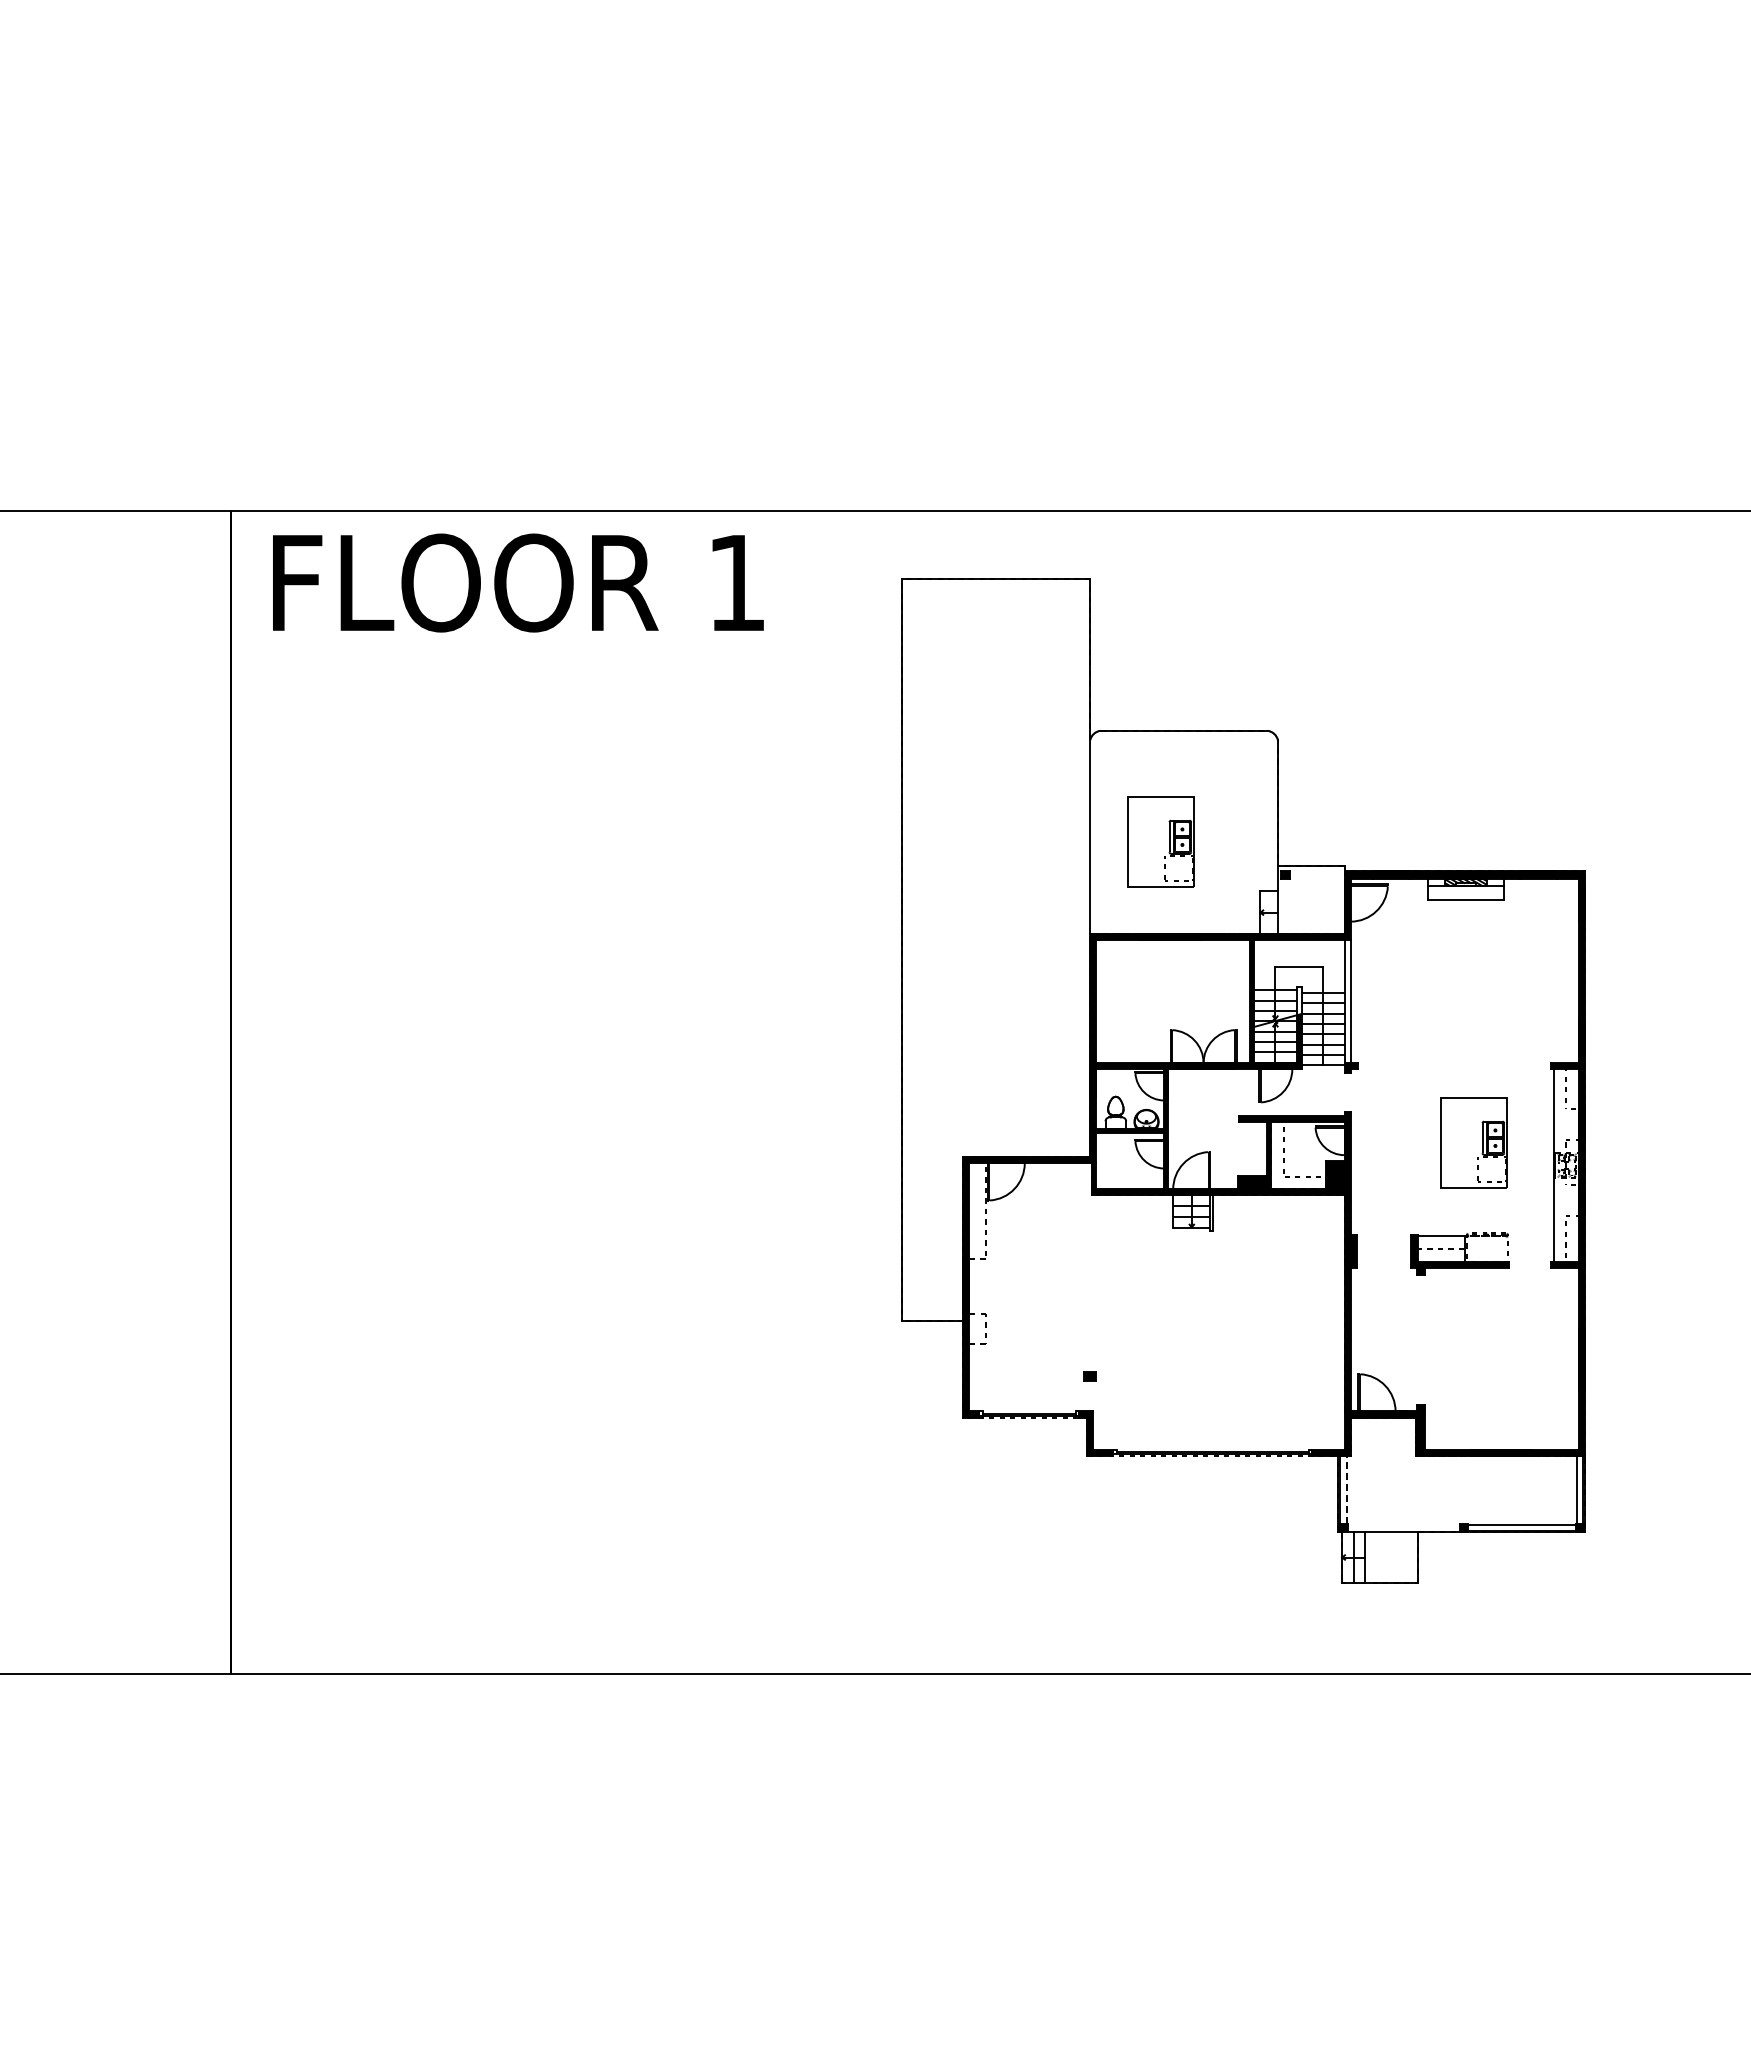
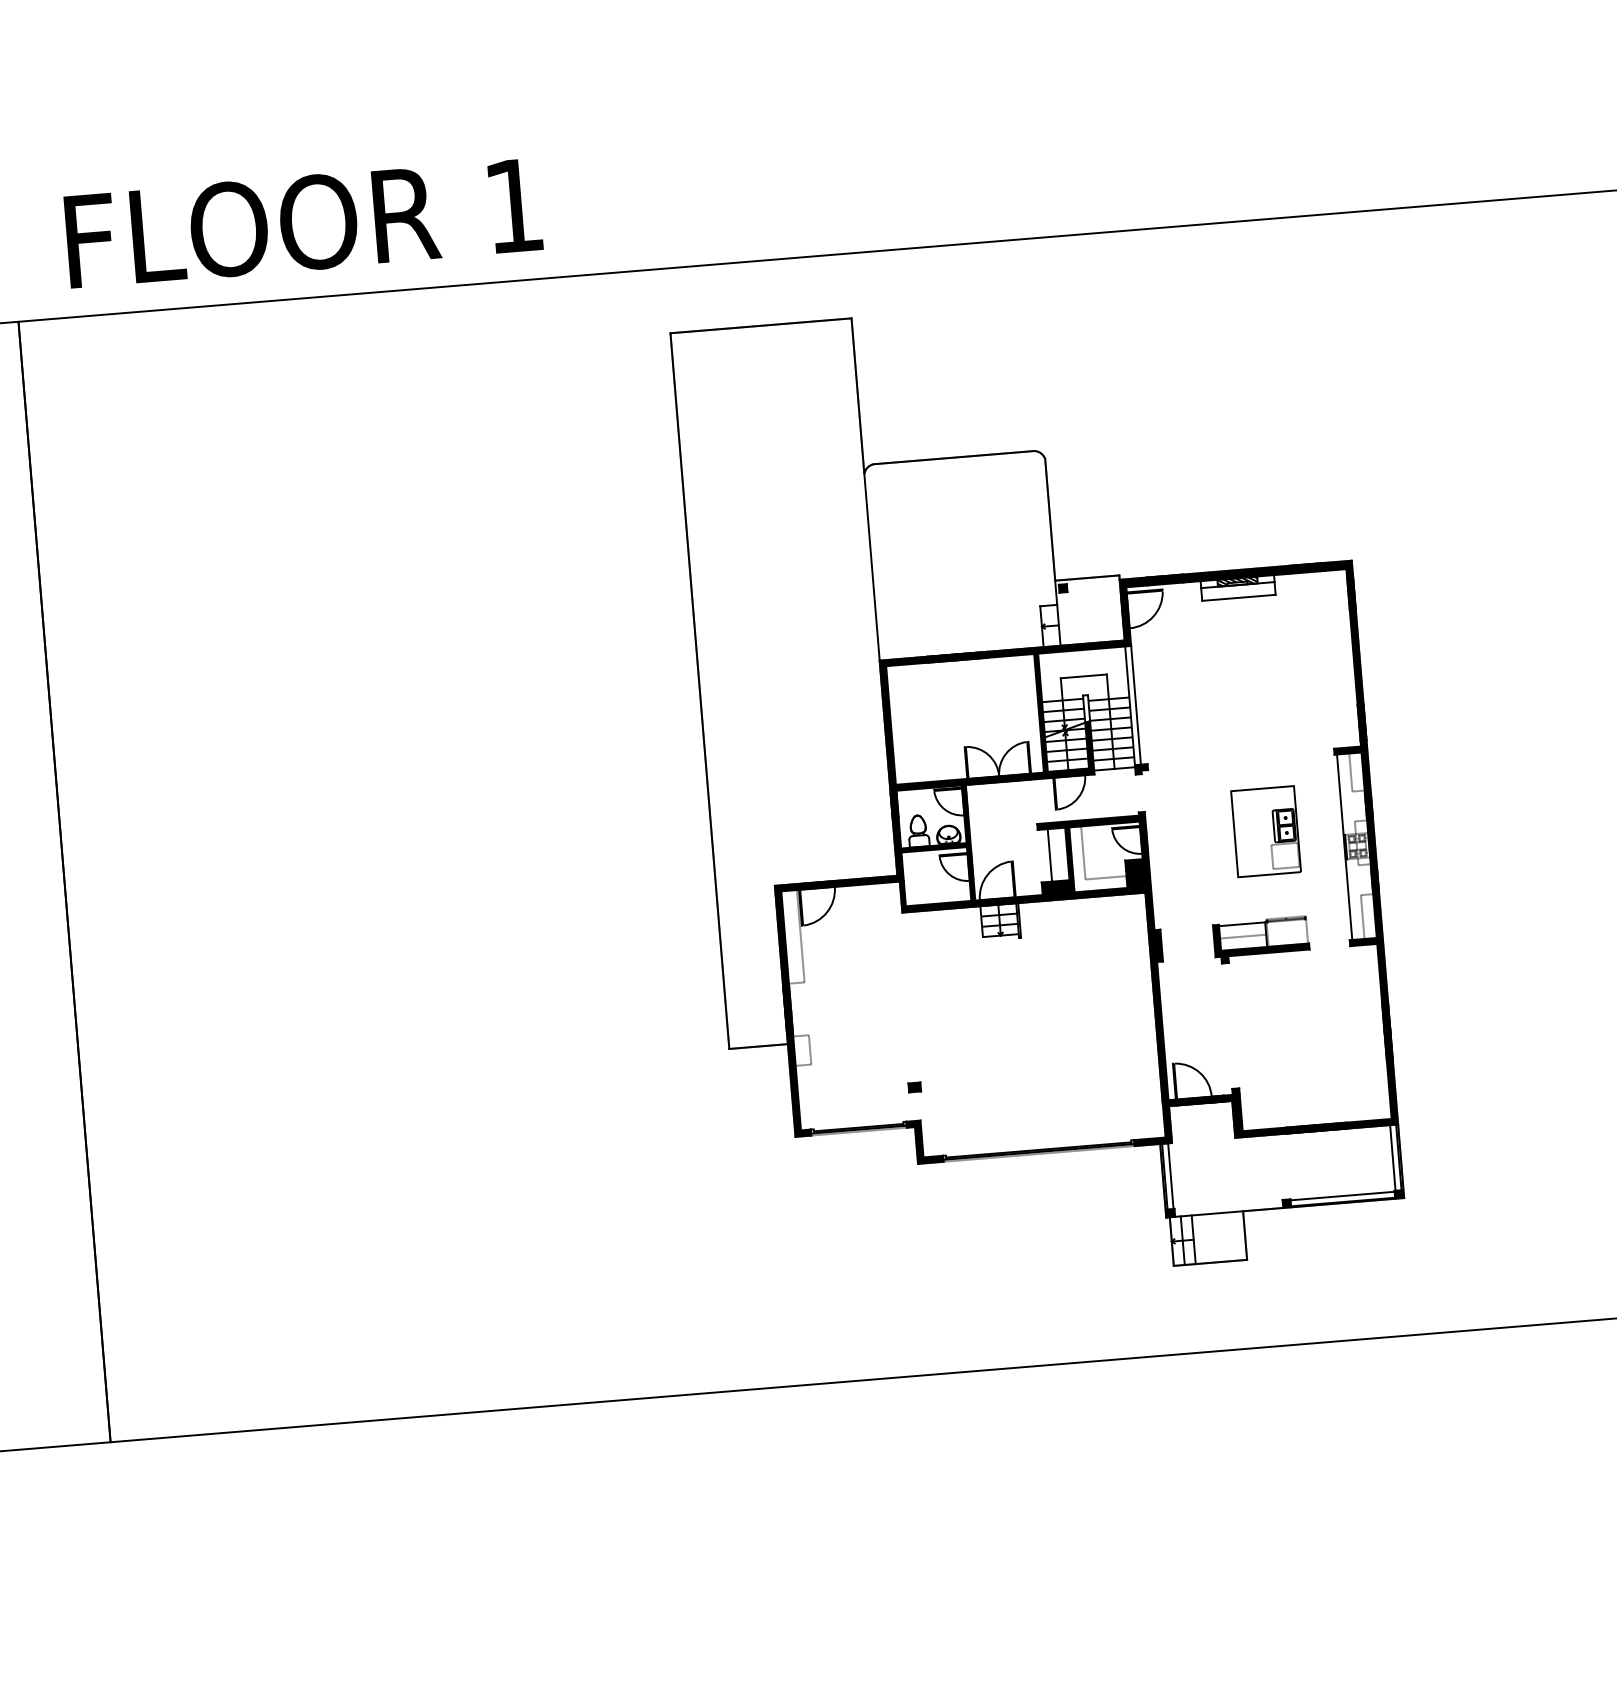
text: (518, 582) -> (303, 222), moved
part: (1160, 841) -> (940, 566), removed
line: (1249, 1148) -> (1050, 854), added
line: (1346, 1489) -> (1170, 1175), dashed -> solid

